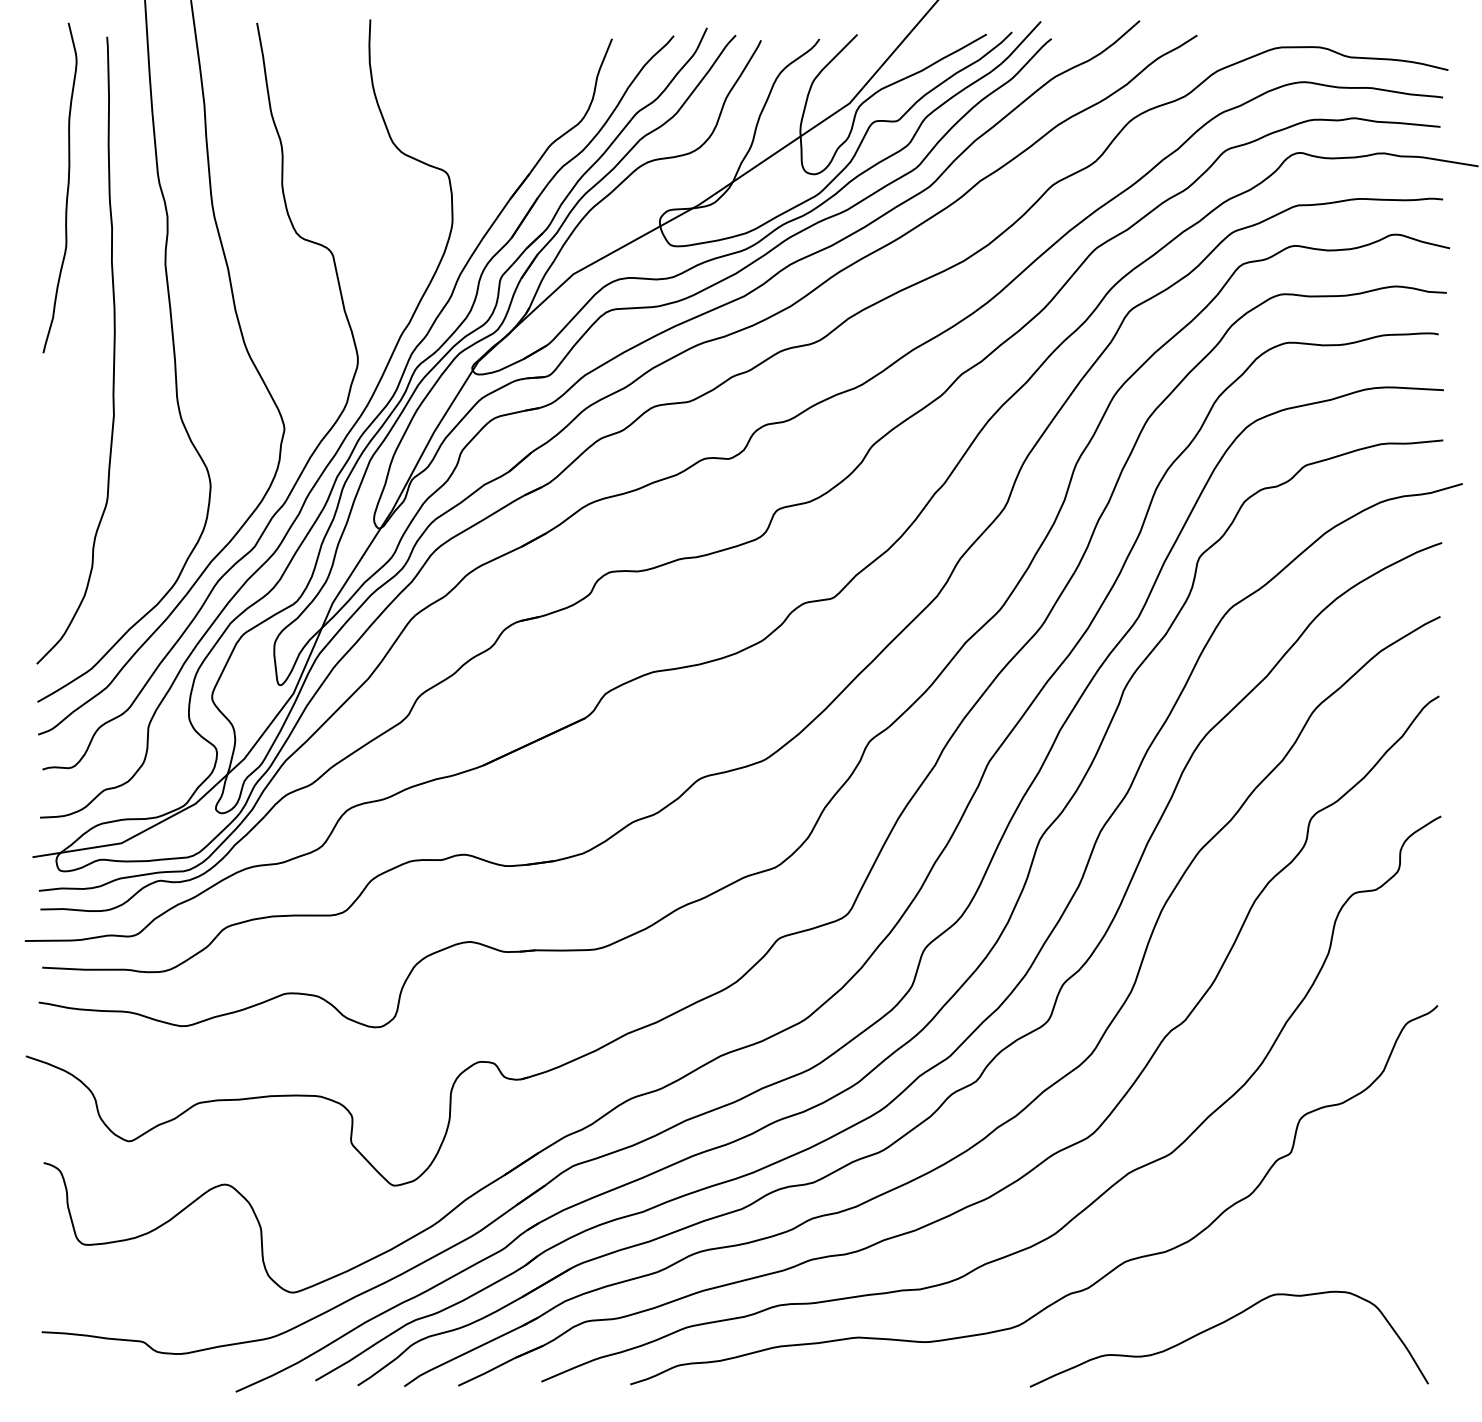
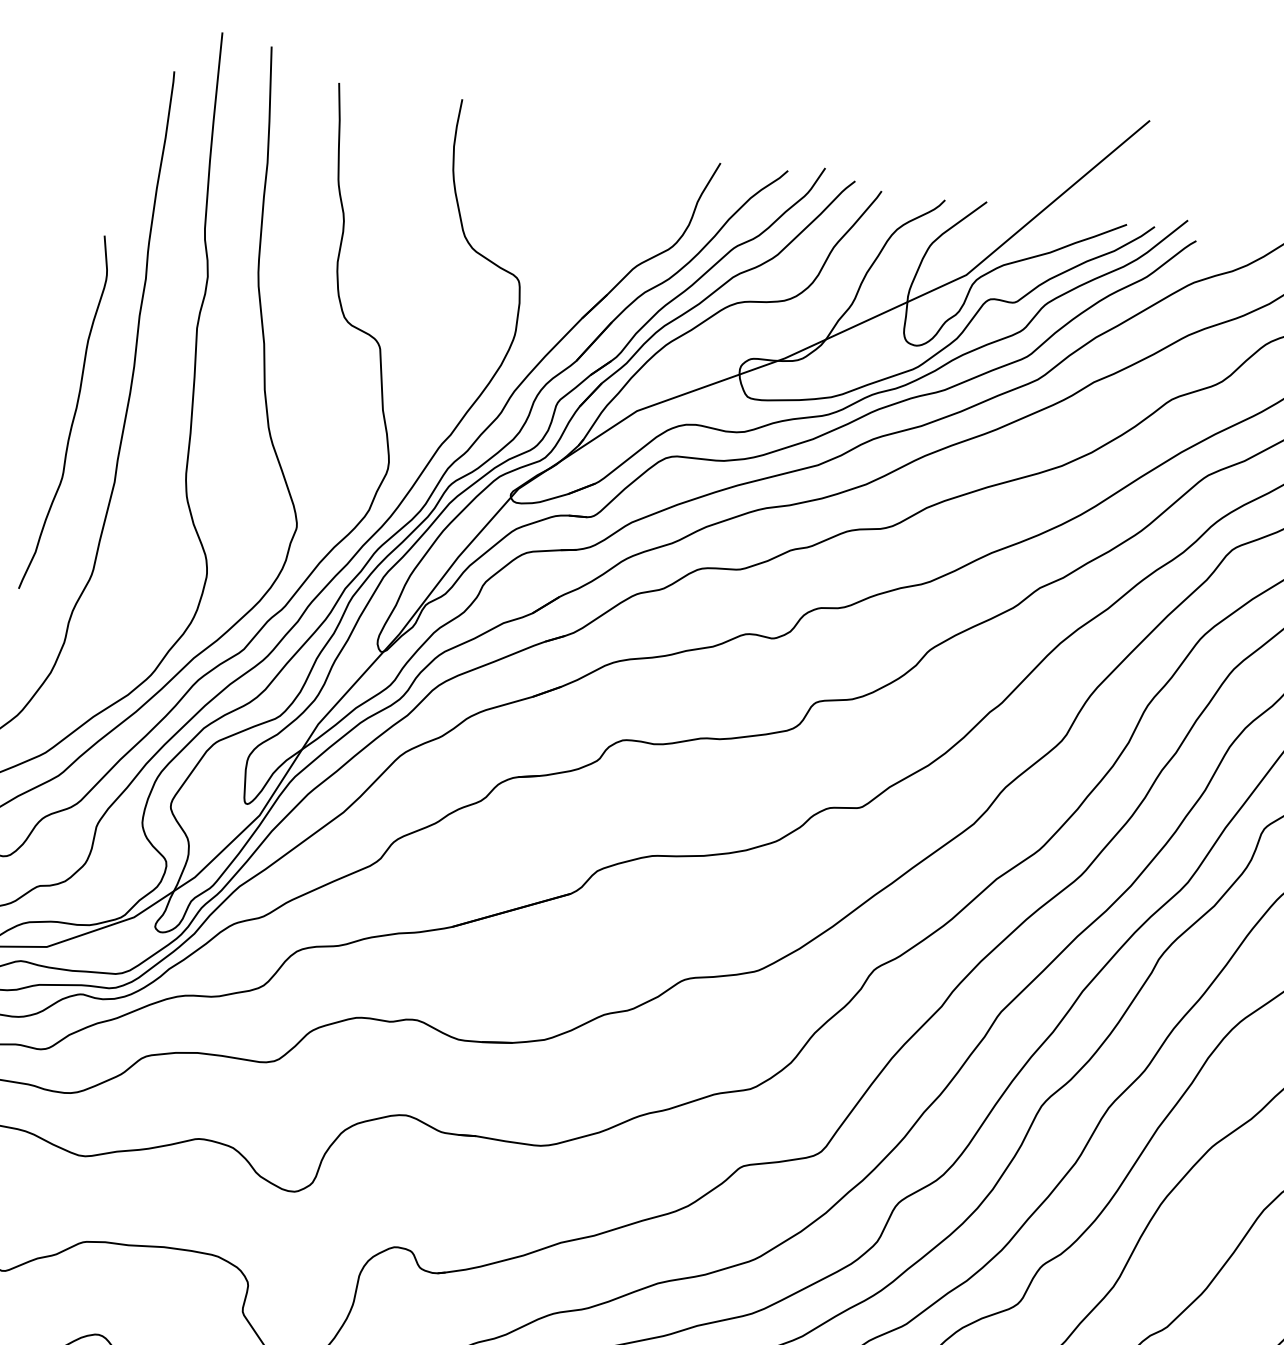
curve: (67, 187) -> (74, 413), moved

